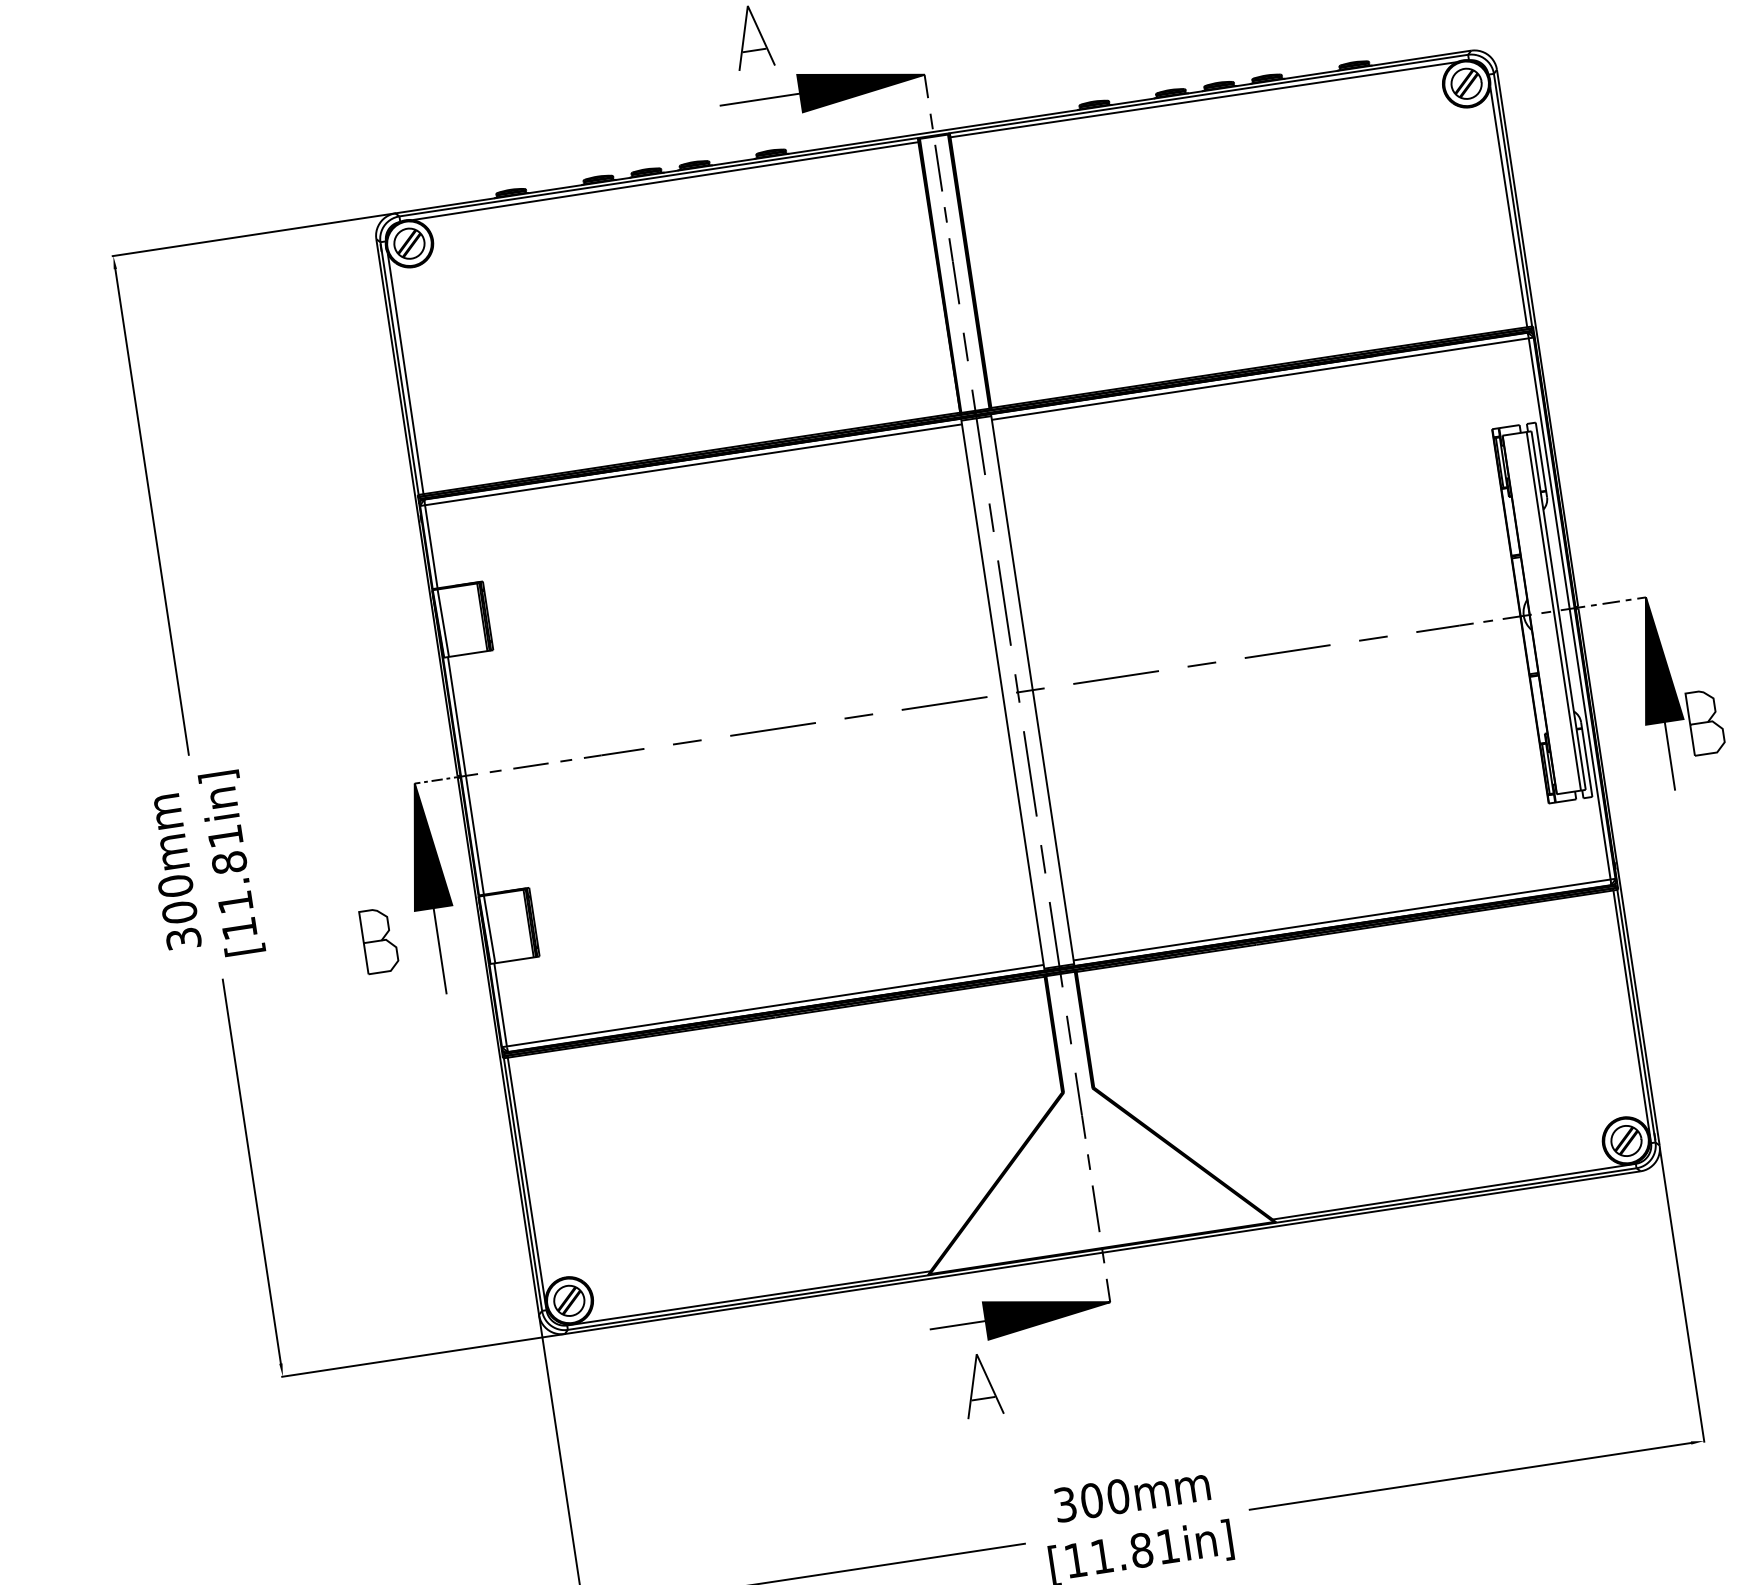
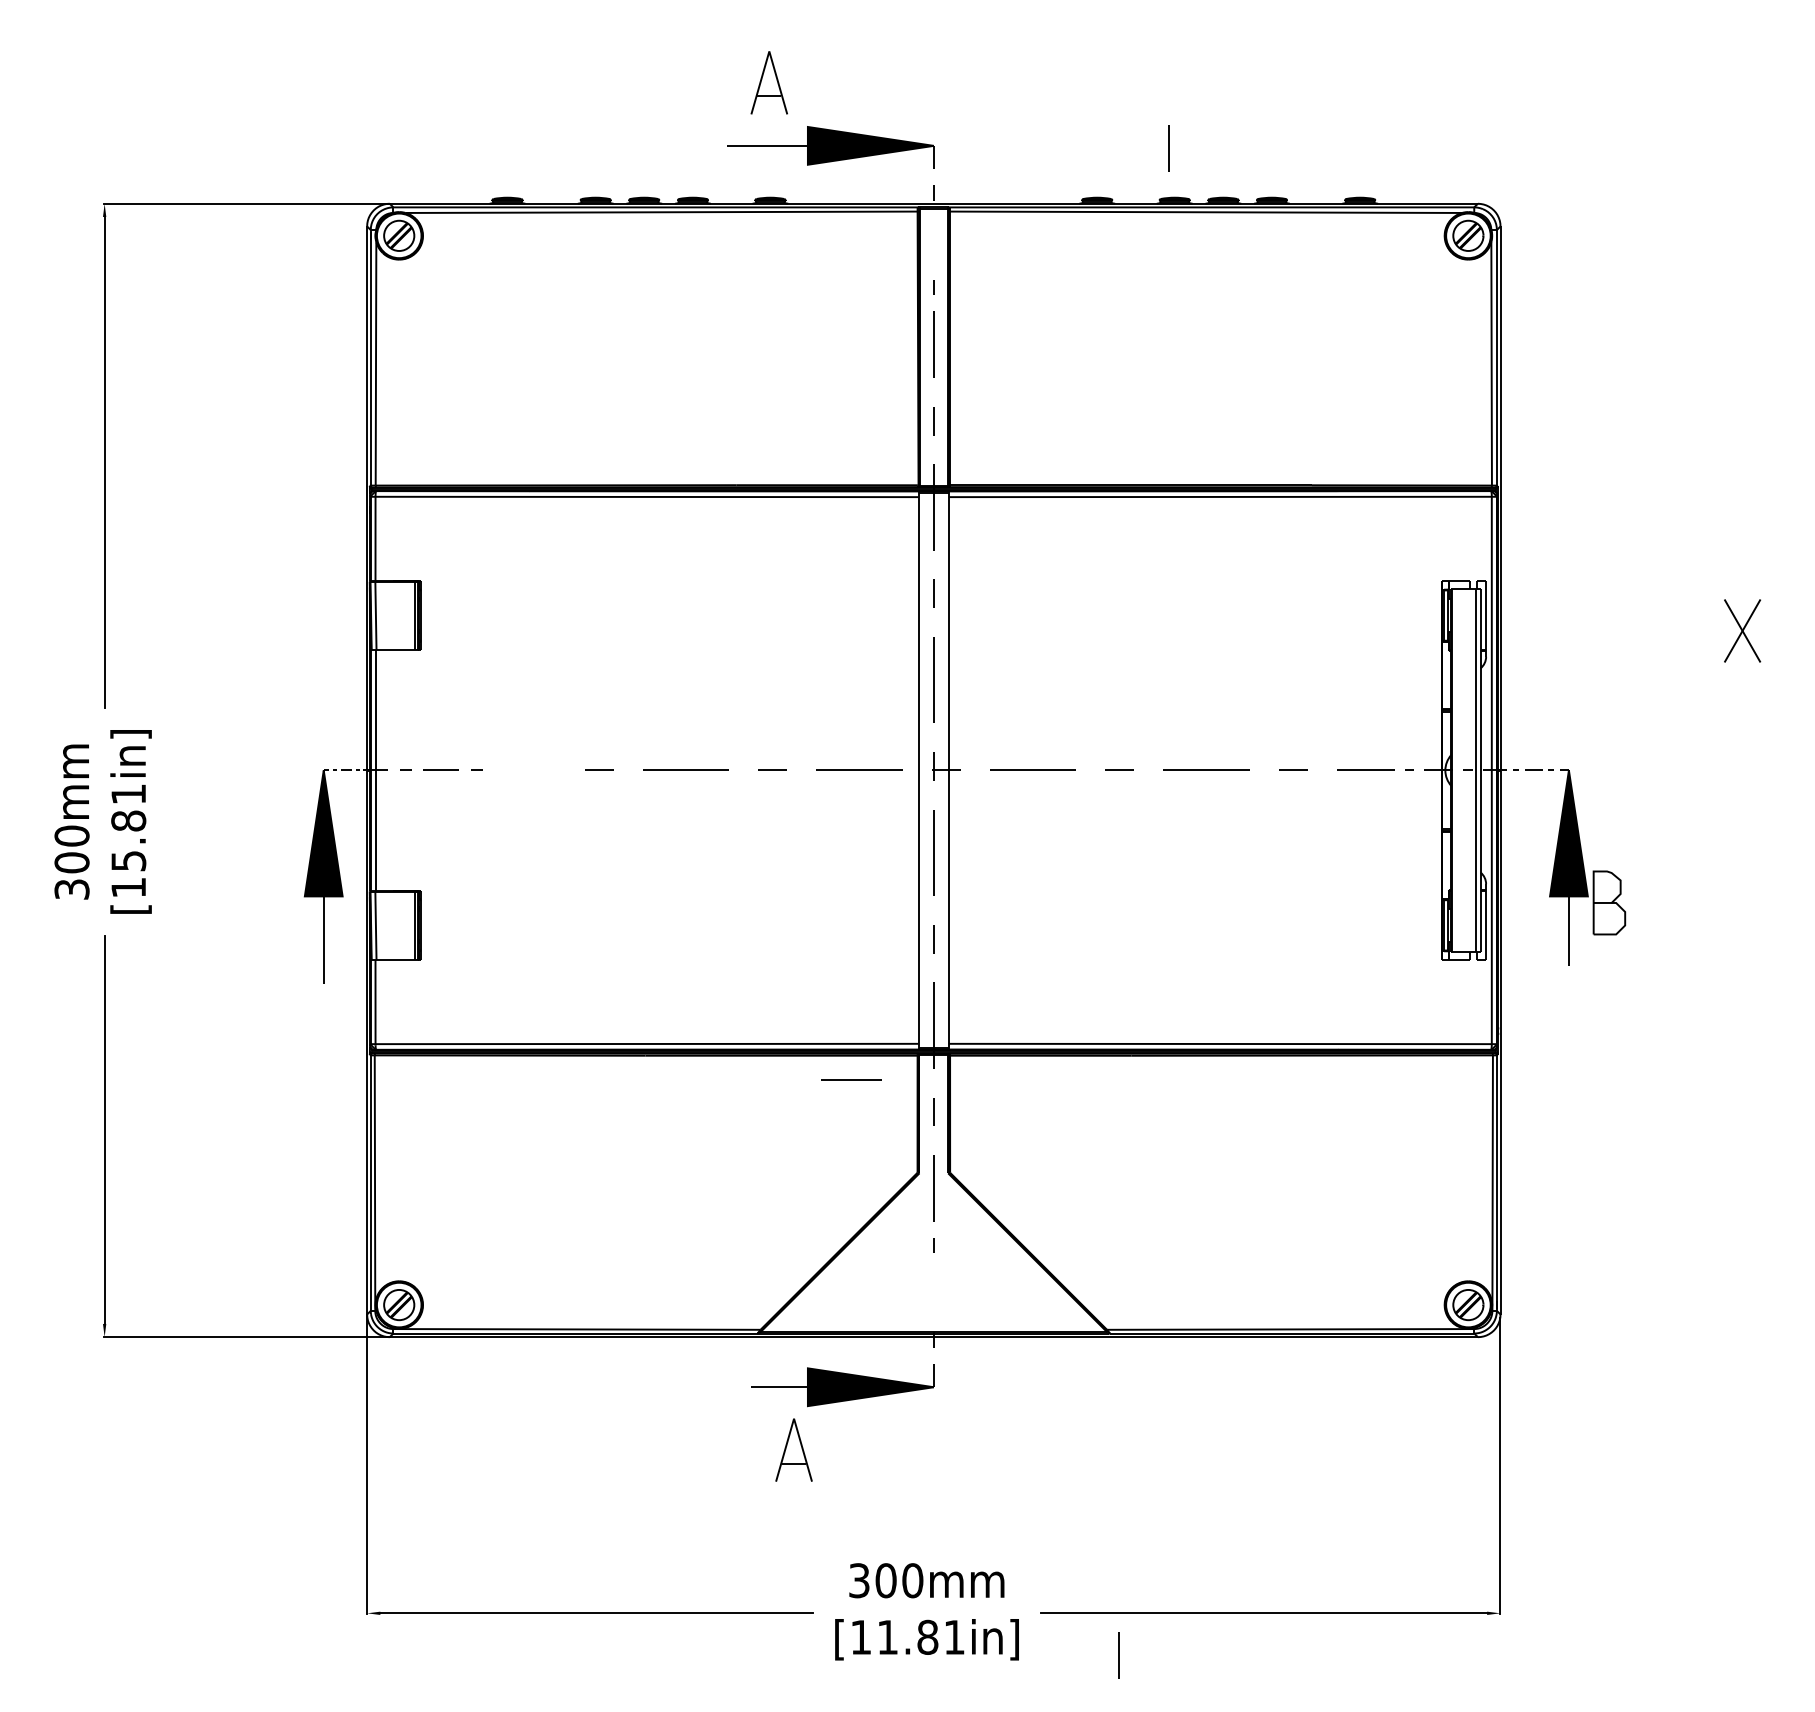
line: (938, 168) -> (1168, 148), moved
line: (614, 752) -> (851, 1079), moved
text: (235, 902) -> (128, 861), [11.81in] -> [15.81in]
part: (378, 940) -> (264, 920), removed
line: (1095, 1208) -> (1118, 1655), moved

